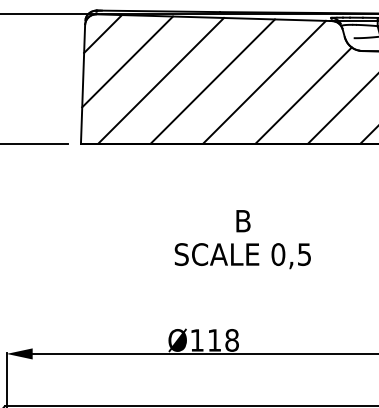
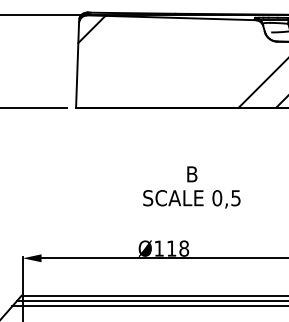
line: (126, 60) -> (108, 48), removed
line: (161, 80) -> (133, 62), removed
line: (212, 81) -> (170, 63), removed
line: (264, 81) -> (207, 63), removed
line: (303, 95) -> (235, 73), removed
text: (242, 239) -> (191, 187), moved

